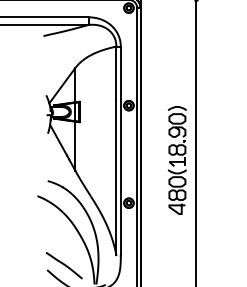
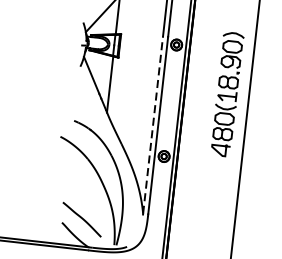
part: (176, 160) -> (226, 94), moved
line: (116, 177) -> (153, 125), solid -> dashed

